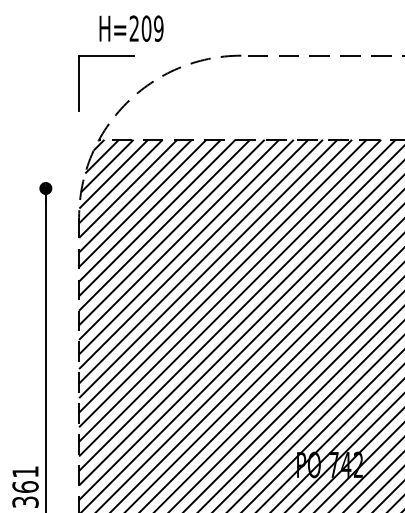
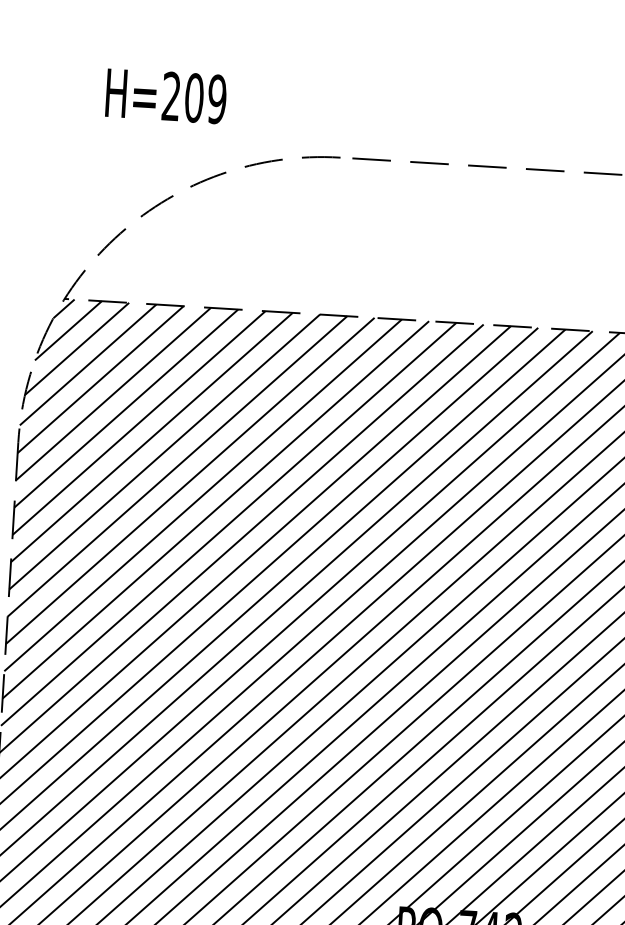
text: (131, 28) -> (166, 95), moved
part: (106, 56) -> (88, 143), removed

